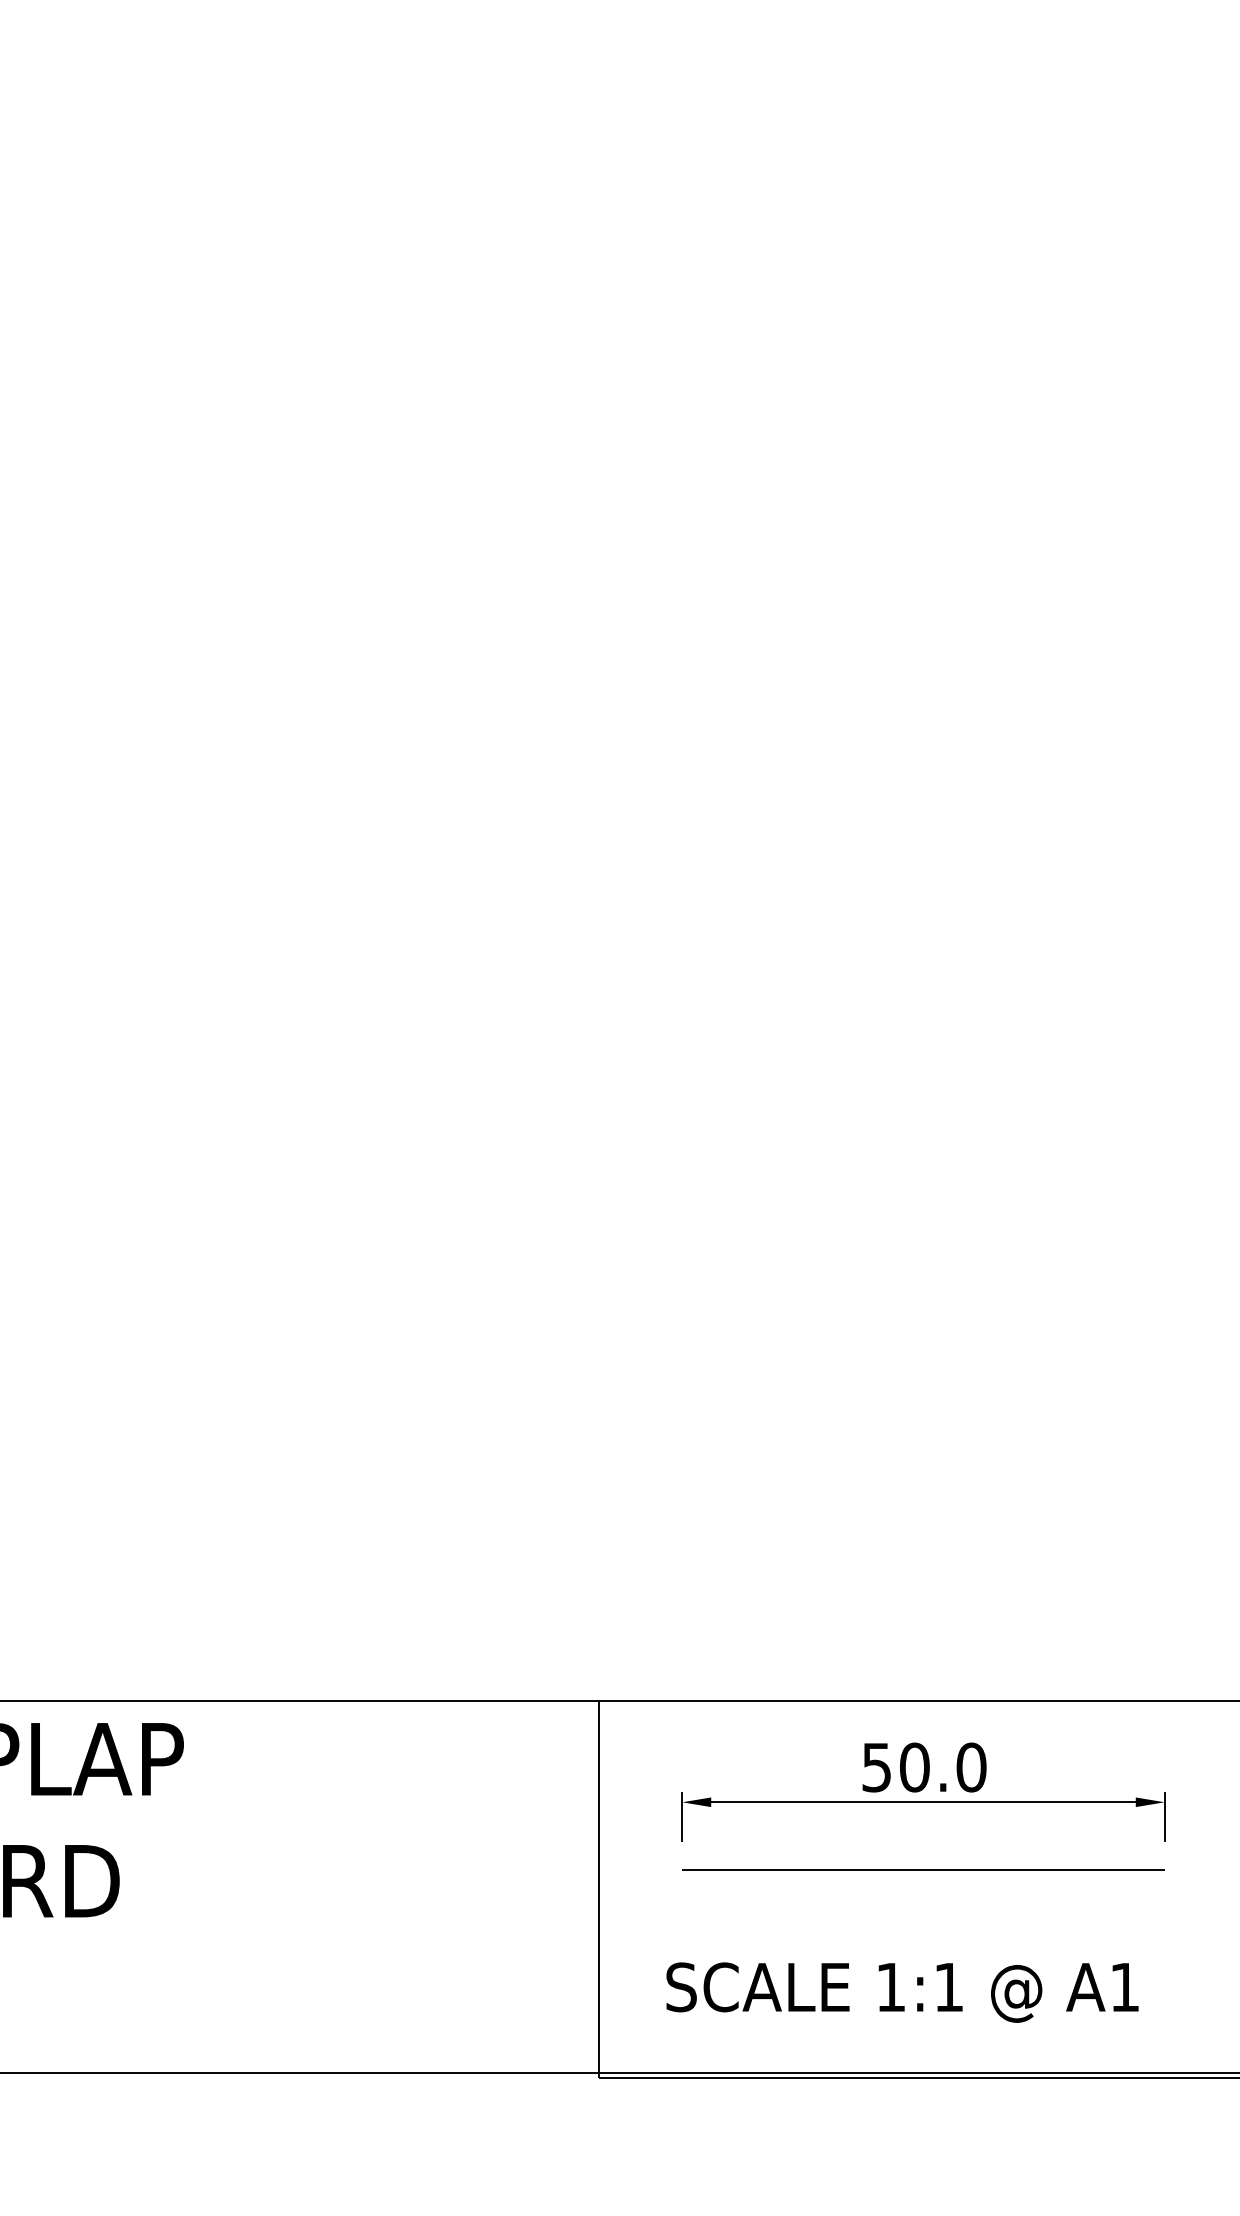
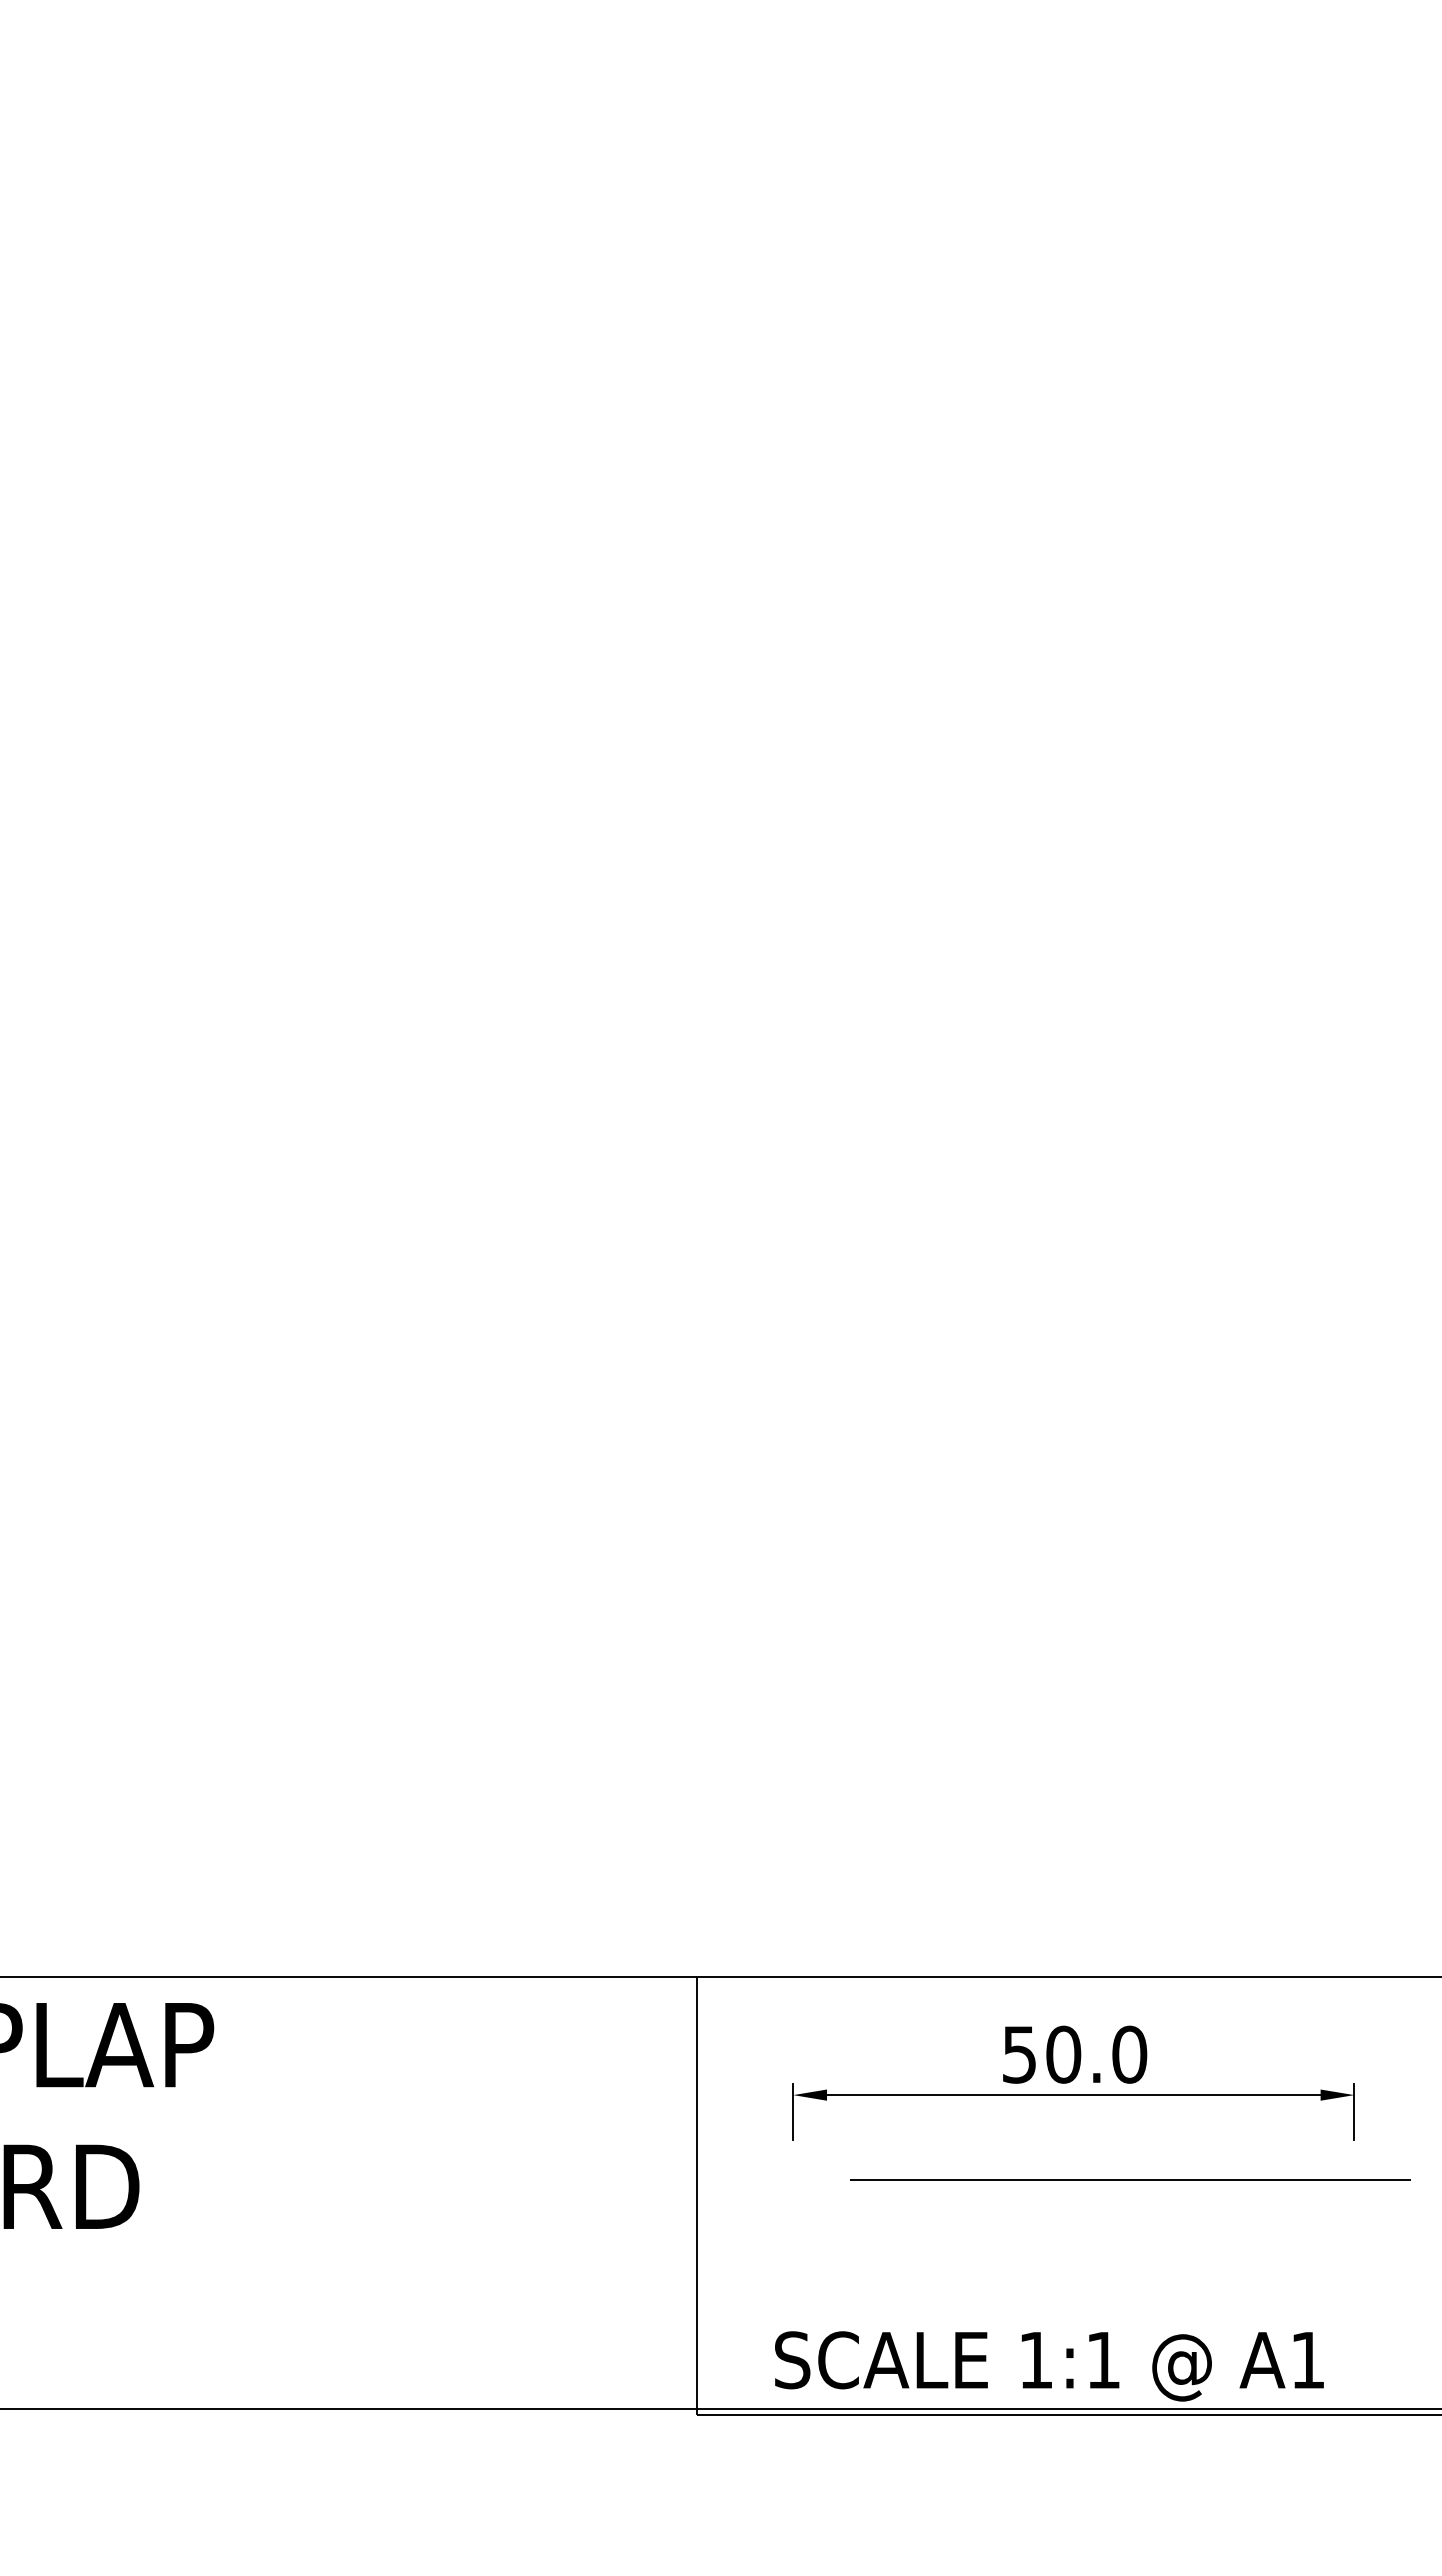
line: (923, 1869) -> (1130, 2179), moved
text: (902, 1992) -> (1049, 2366), moved

